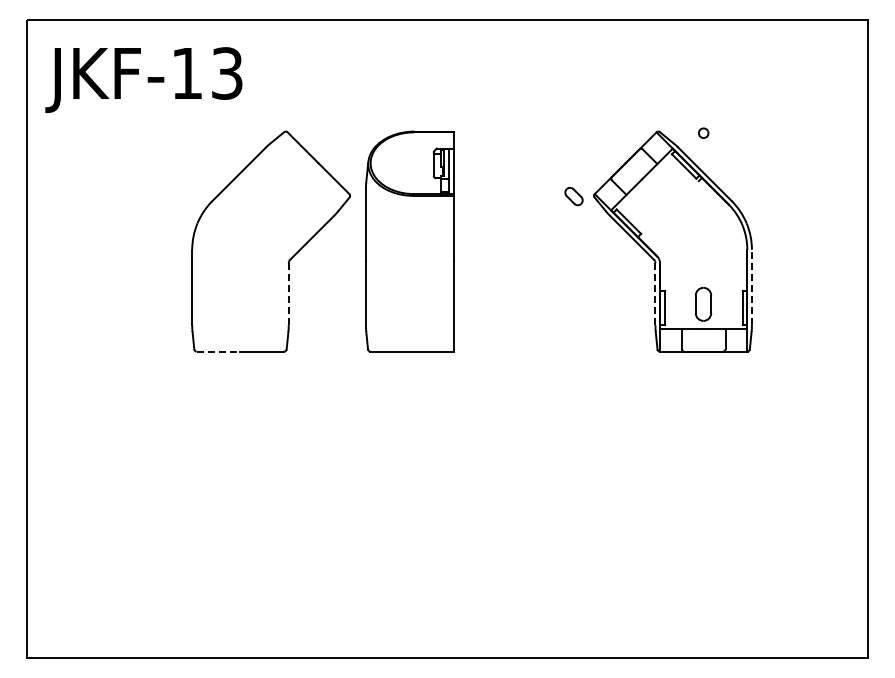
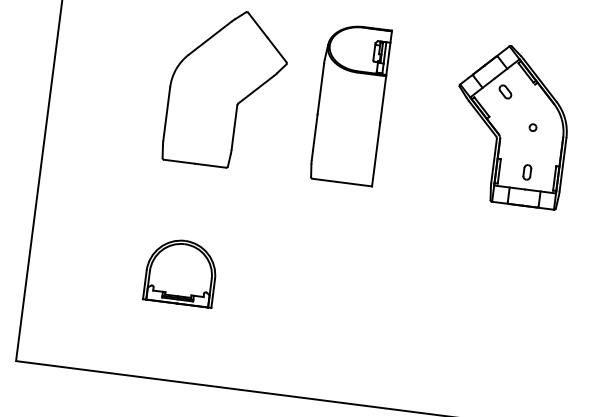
part: (703, 132) -> (532, 127), moved
part: (573, 196) -> (505, 91), moved
part: (409, 241) -> (350, 104), moved
line: (751, 287) -> (562, 164), dashed -> solid
line: (288, 294) -> (234, 127), dashed -> solid
line: (655, 294) -> (494, 161), dashed -> solid
part: (703, 304) -> (527, 172), size x0.62
line: (218, 351) -> (179, 161), dashed -> solid
part: (240, 504) -> (181, 272), added

